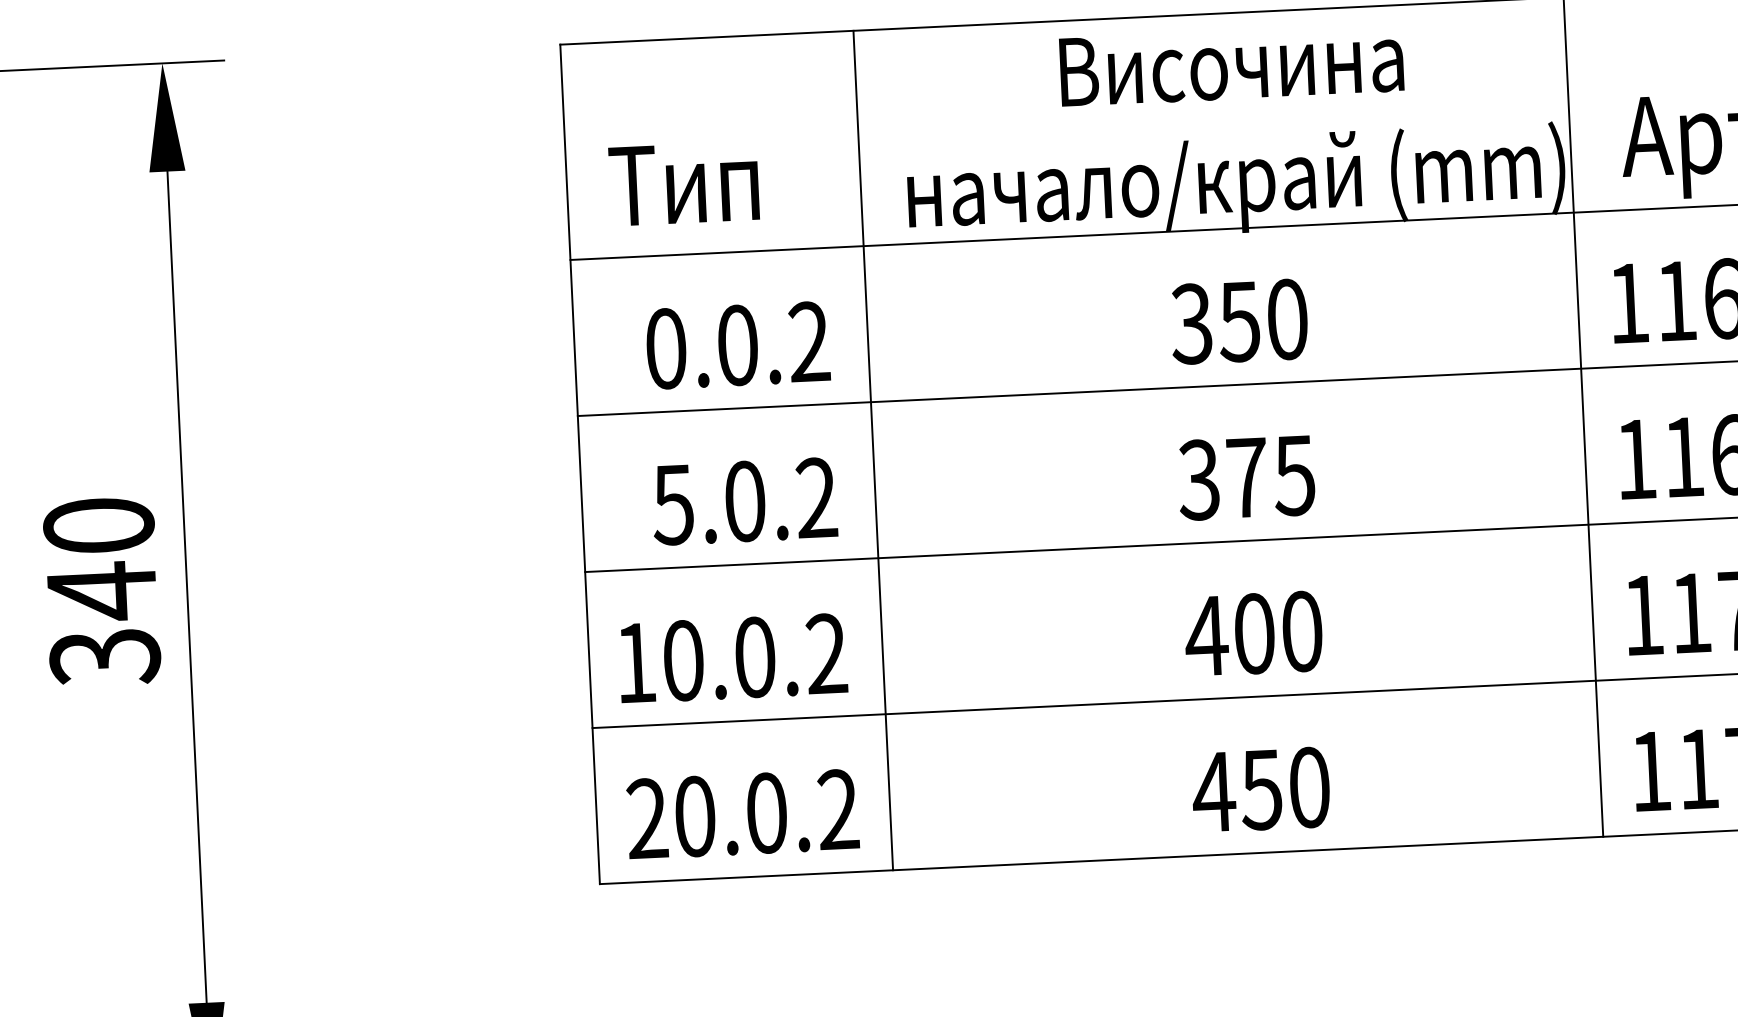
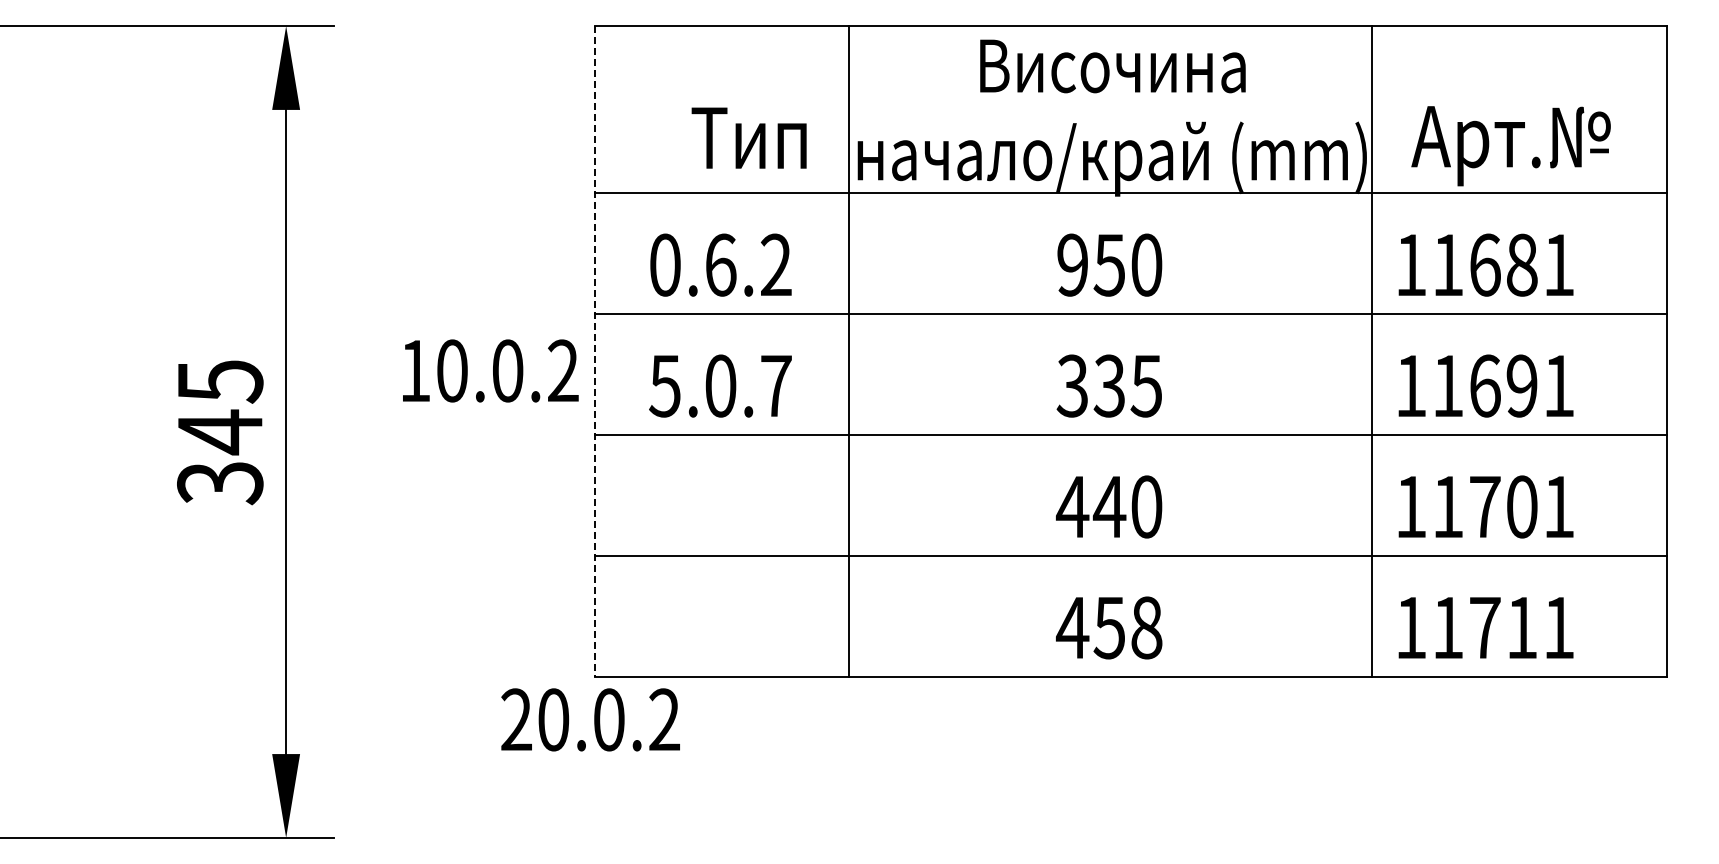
text: (683, 182) -> (748, 137), moved
text: (1190, 323) -> (1071, 264), 350 -> 950
text: (737, 344) -> (720, 264), 0.0.2 -> 0.6.2
line: (873, 450) -> (848, 351), moved
line: (580, 464) -> (594, 351), solid -> dashed
text: (1246, 477) -> (1109, 385), 375 -> 335
text: (815, 497) -> (775, 385), 5.0.2 -> 5.0.7
text: (99, 526) -> (220, 381), 340 -> 345
text: (1254, 633) -> (1109, 506), 400 -> 440
text: (732, 657) -> (490, 370), moved
text: (1309, 787) -> (1146, 627), 450 -> 458
text: (742, 813) -> (590, 719), moved

